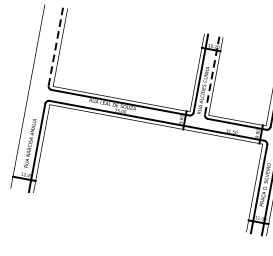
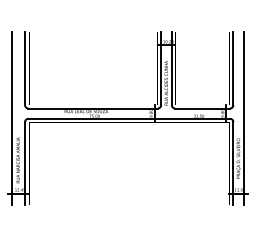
line: (56, 46) -> (25, 68), dashed -> solid
line: (211, 75) -> (171, 68), dashed -> solid
line: (32, 97) -> (12, 118), added

